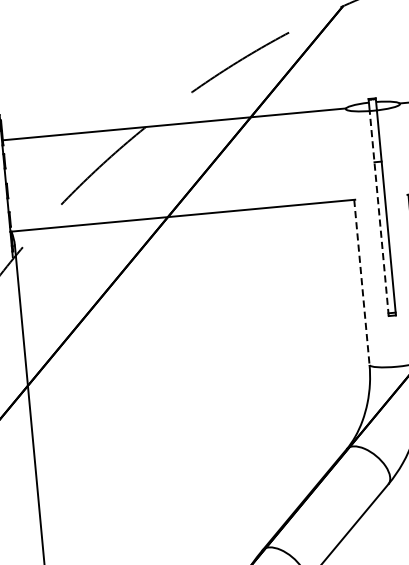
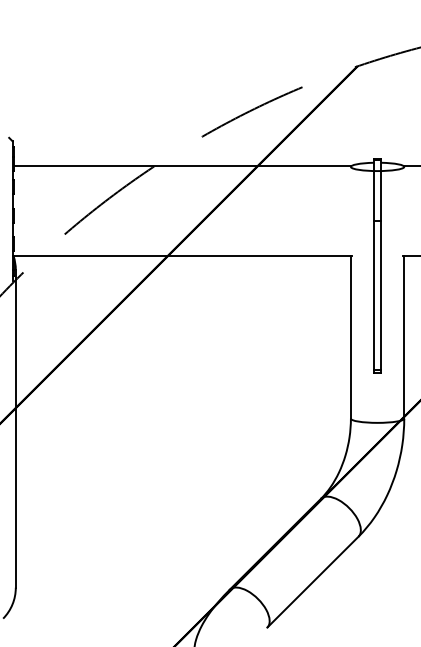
line: (379, 213) -> (374, 271), dashed -> solid
line: (361, 282) -> (350, 337), dashed -> solid

